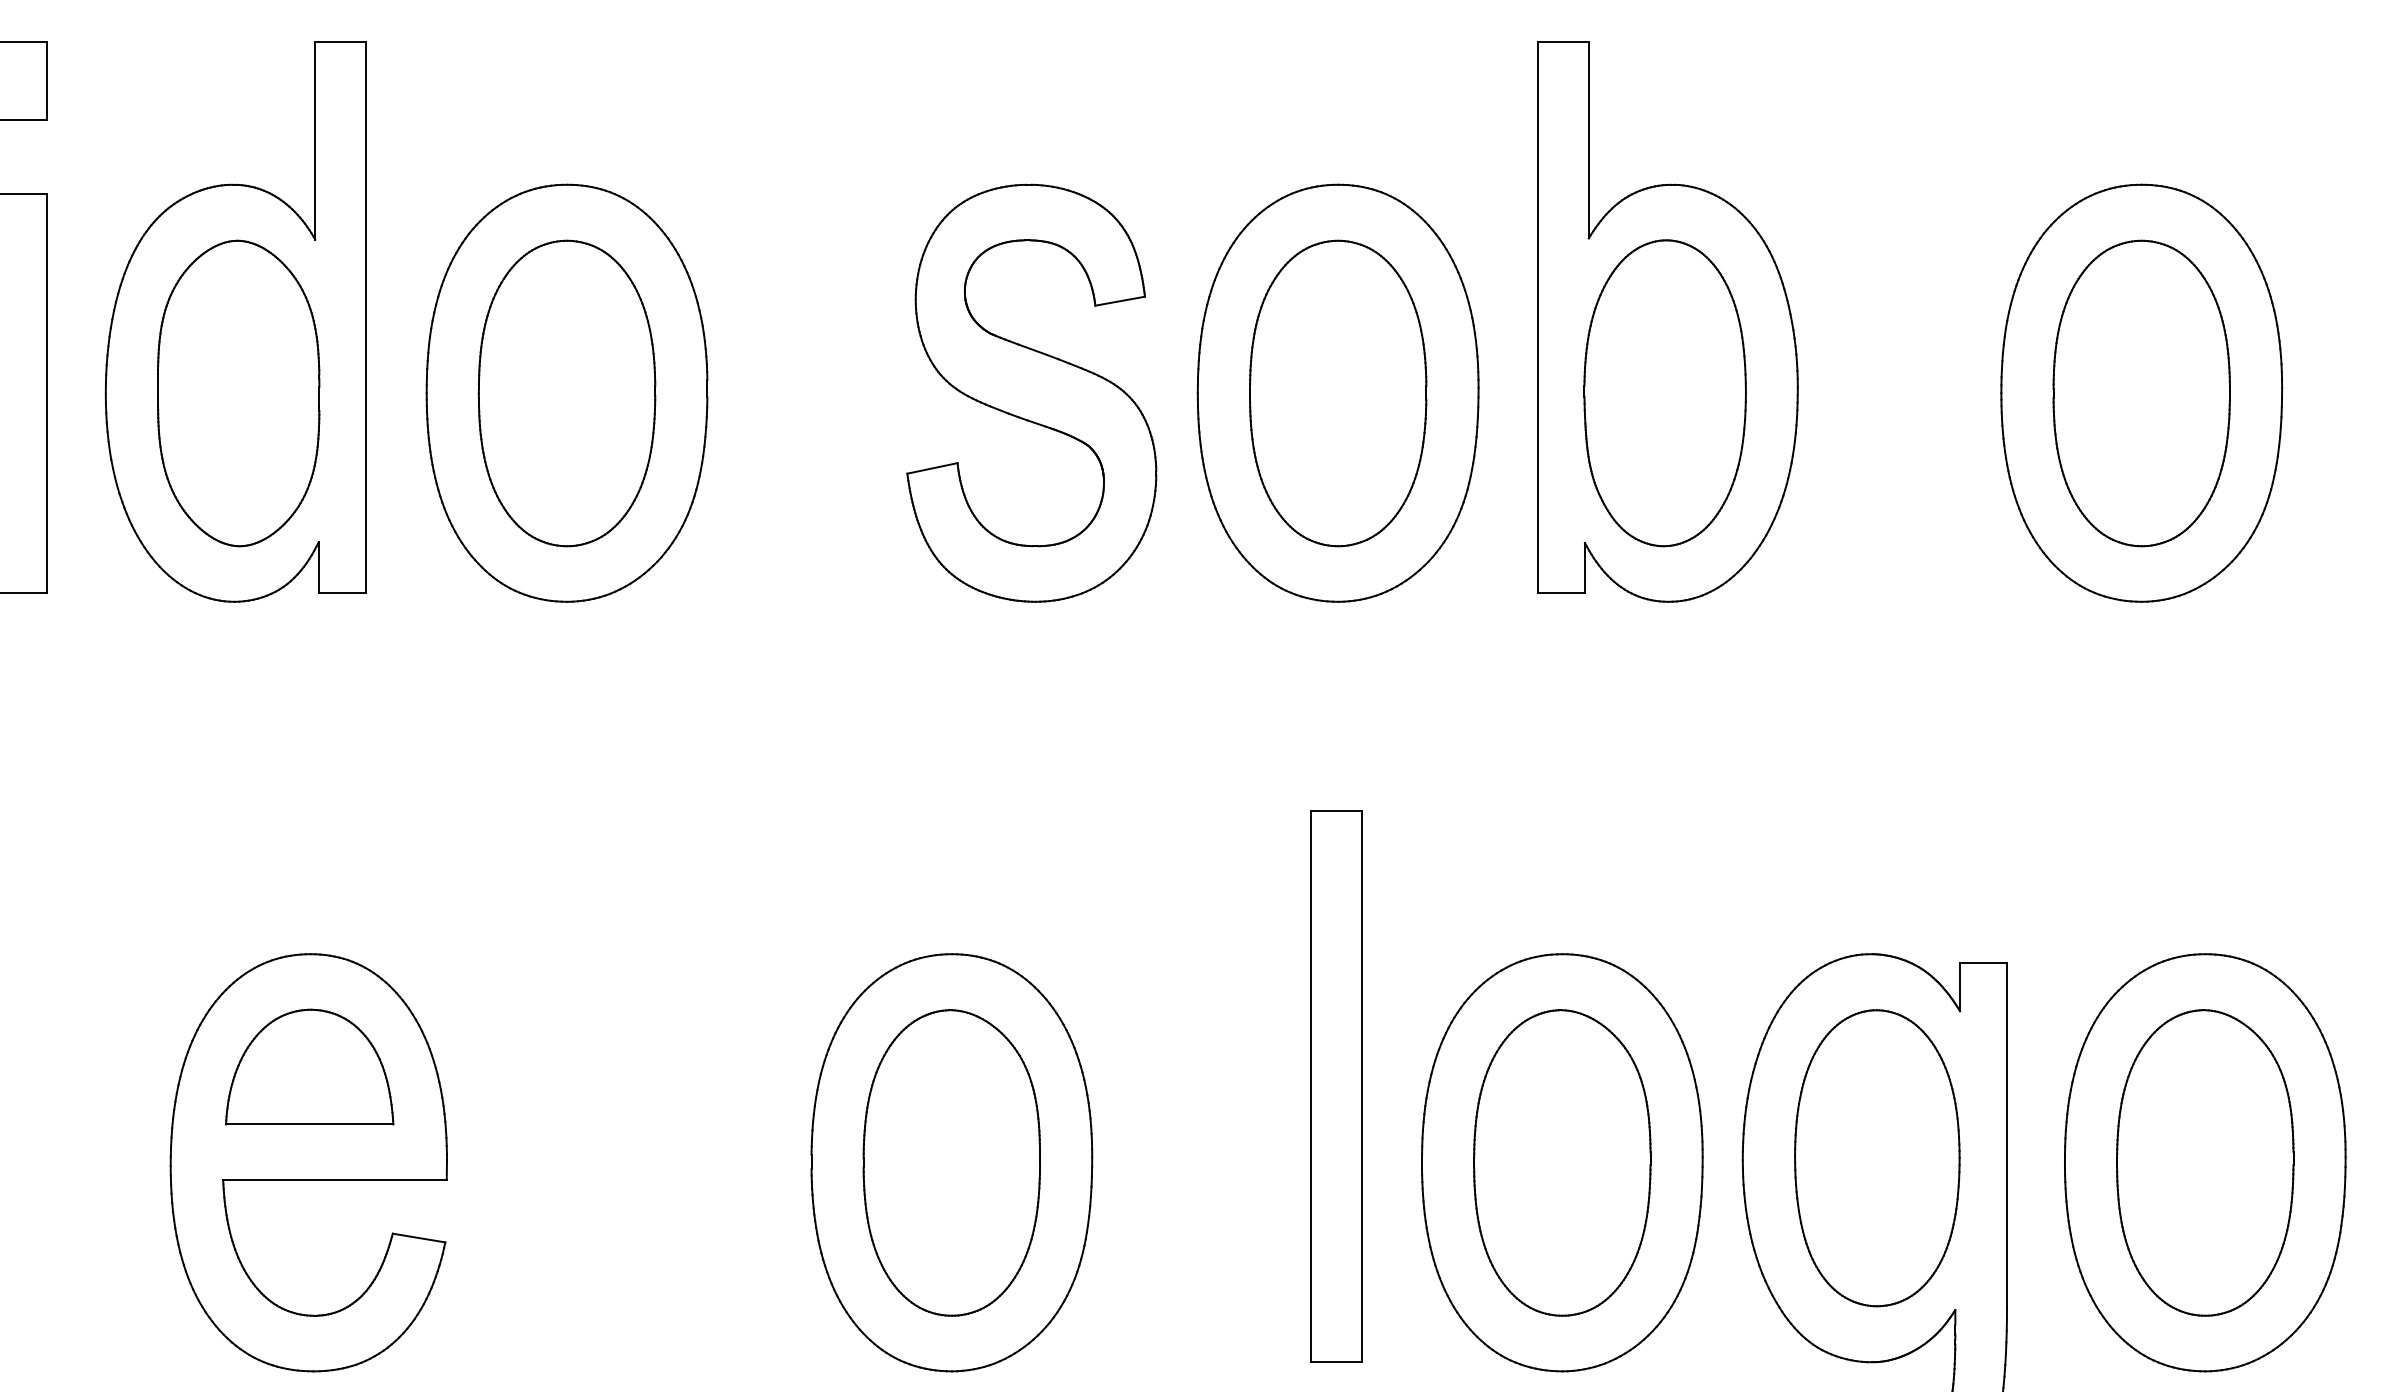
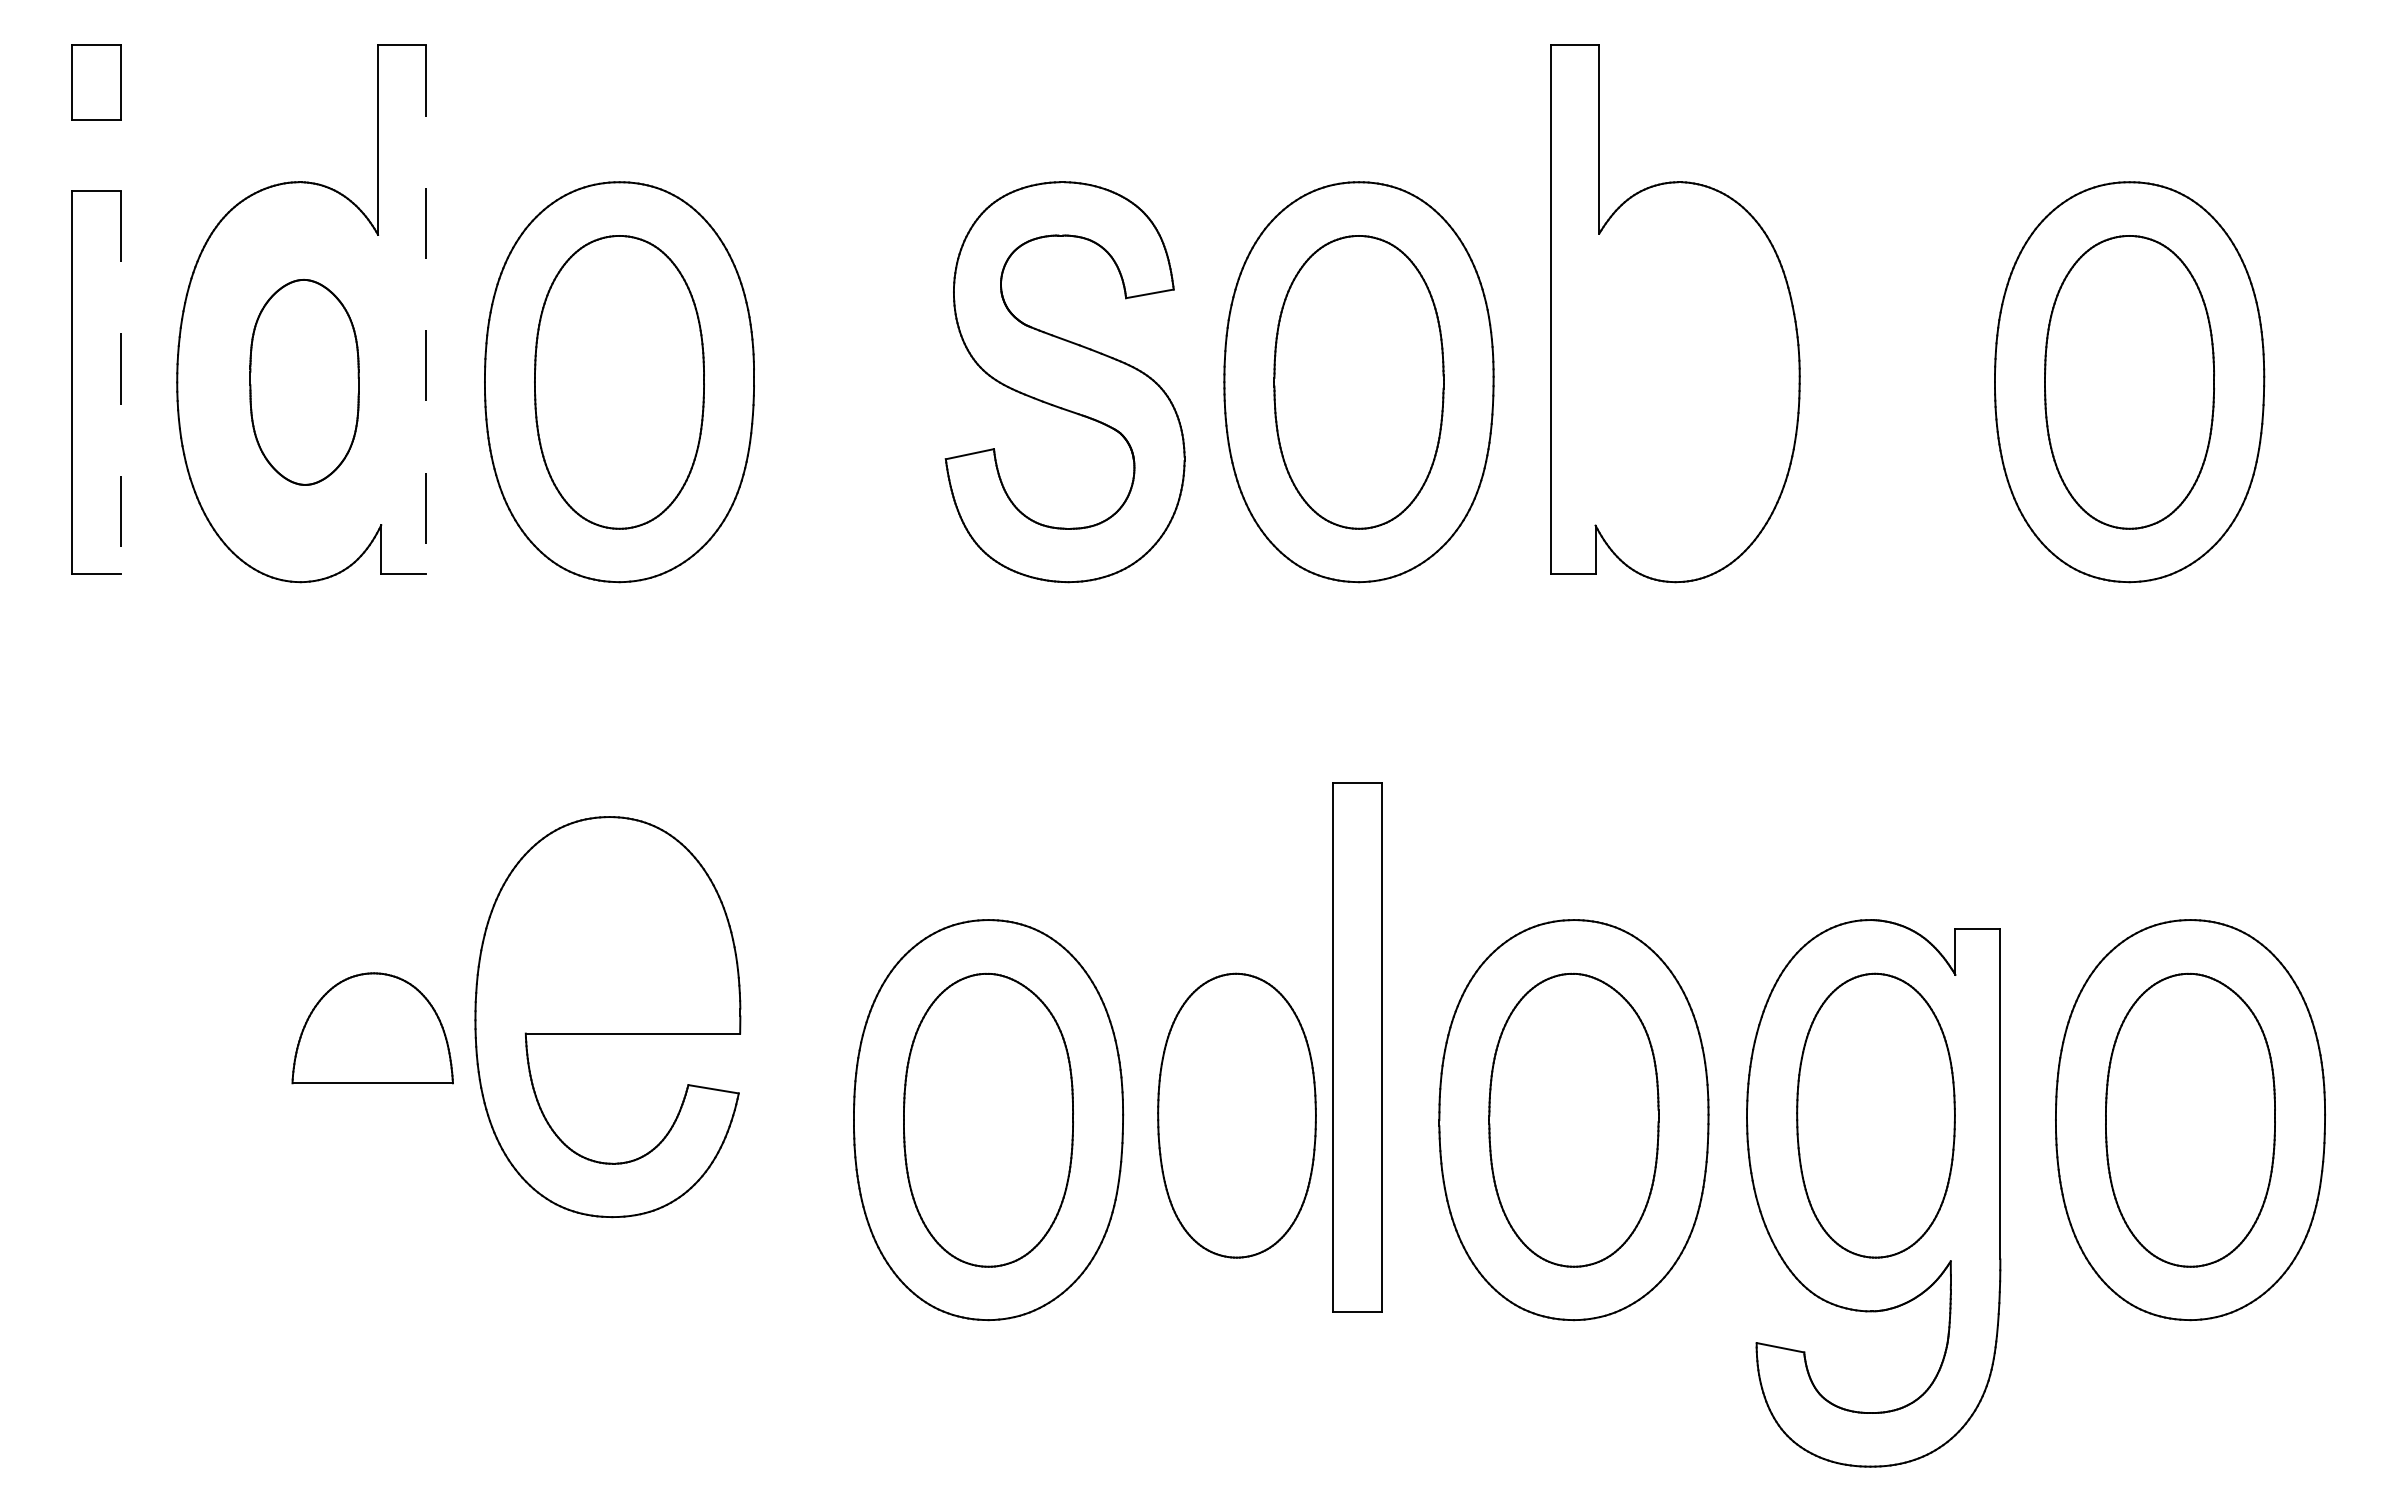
line: (365, 317) -> (426, 309), solid -> dashed
part: (1665, 392) -> (1672, 381), removed
line: (46, 393) -> (120, 382), solid -> dashed
part: (238, 393) -> (304, 382), size x0.7
part: (1210, 1158) -> (1236, 1115), added
part: (308, 1163) -> (607, 1017), moved

